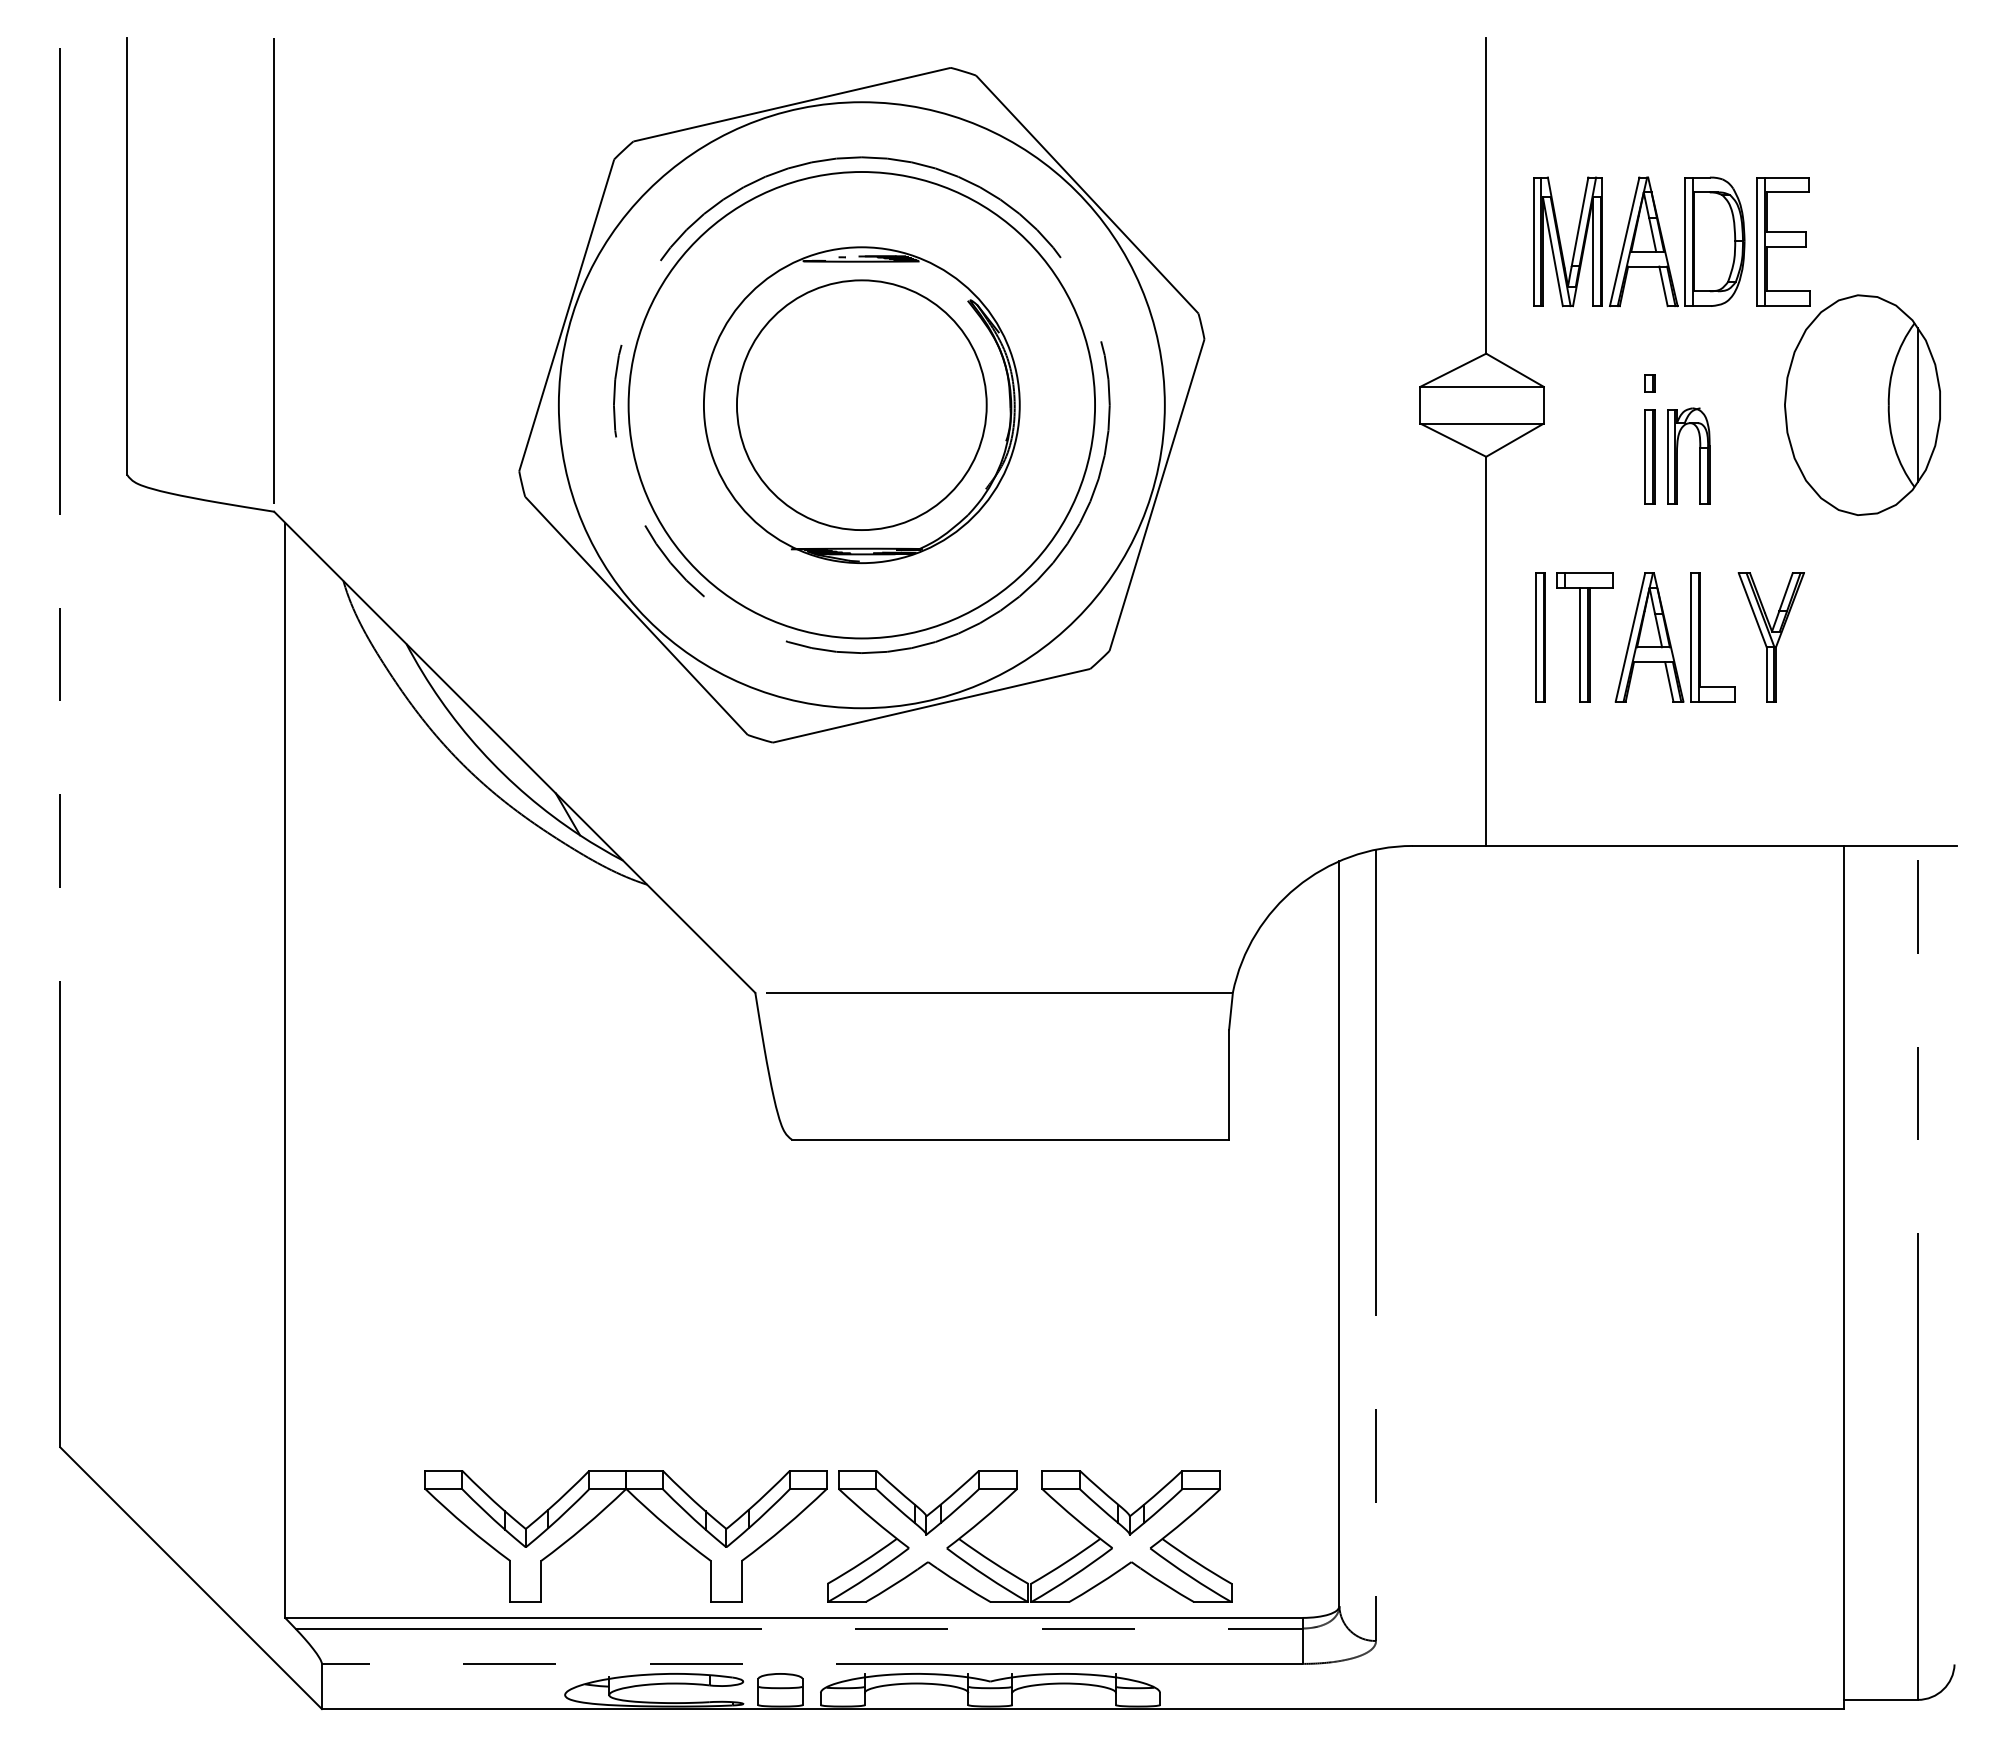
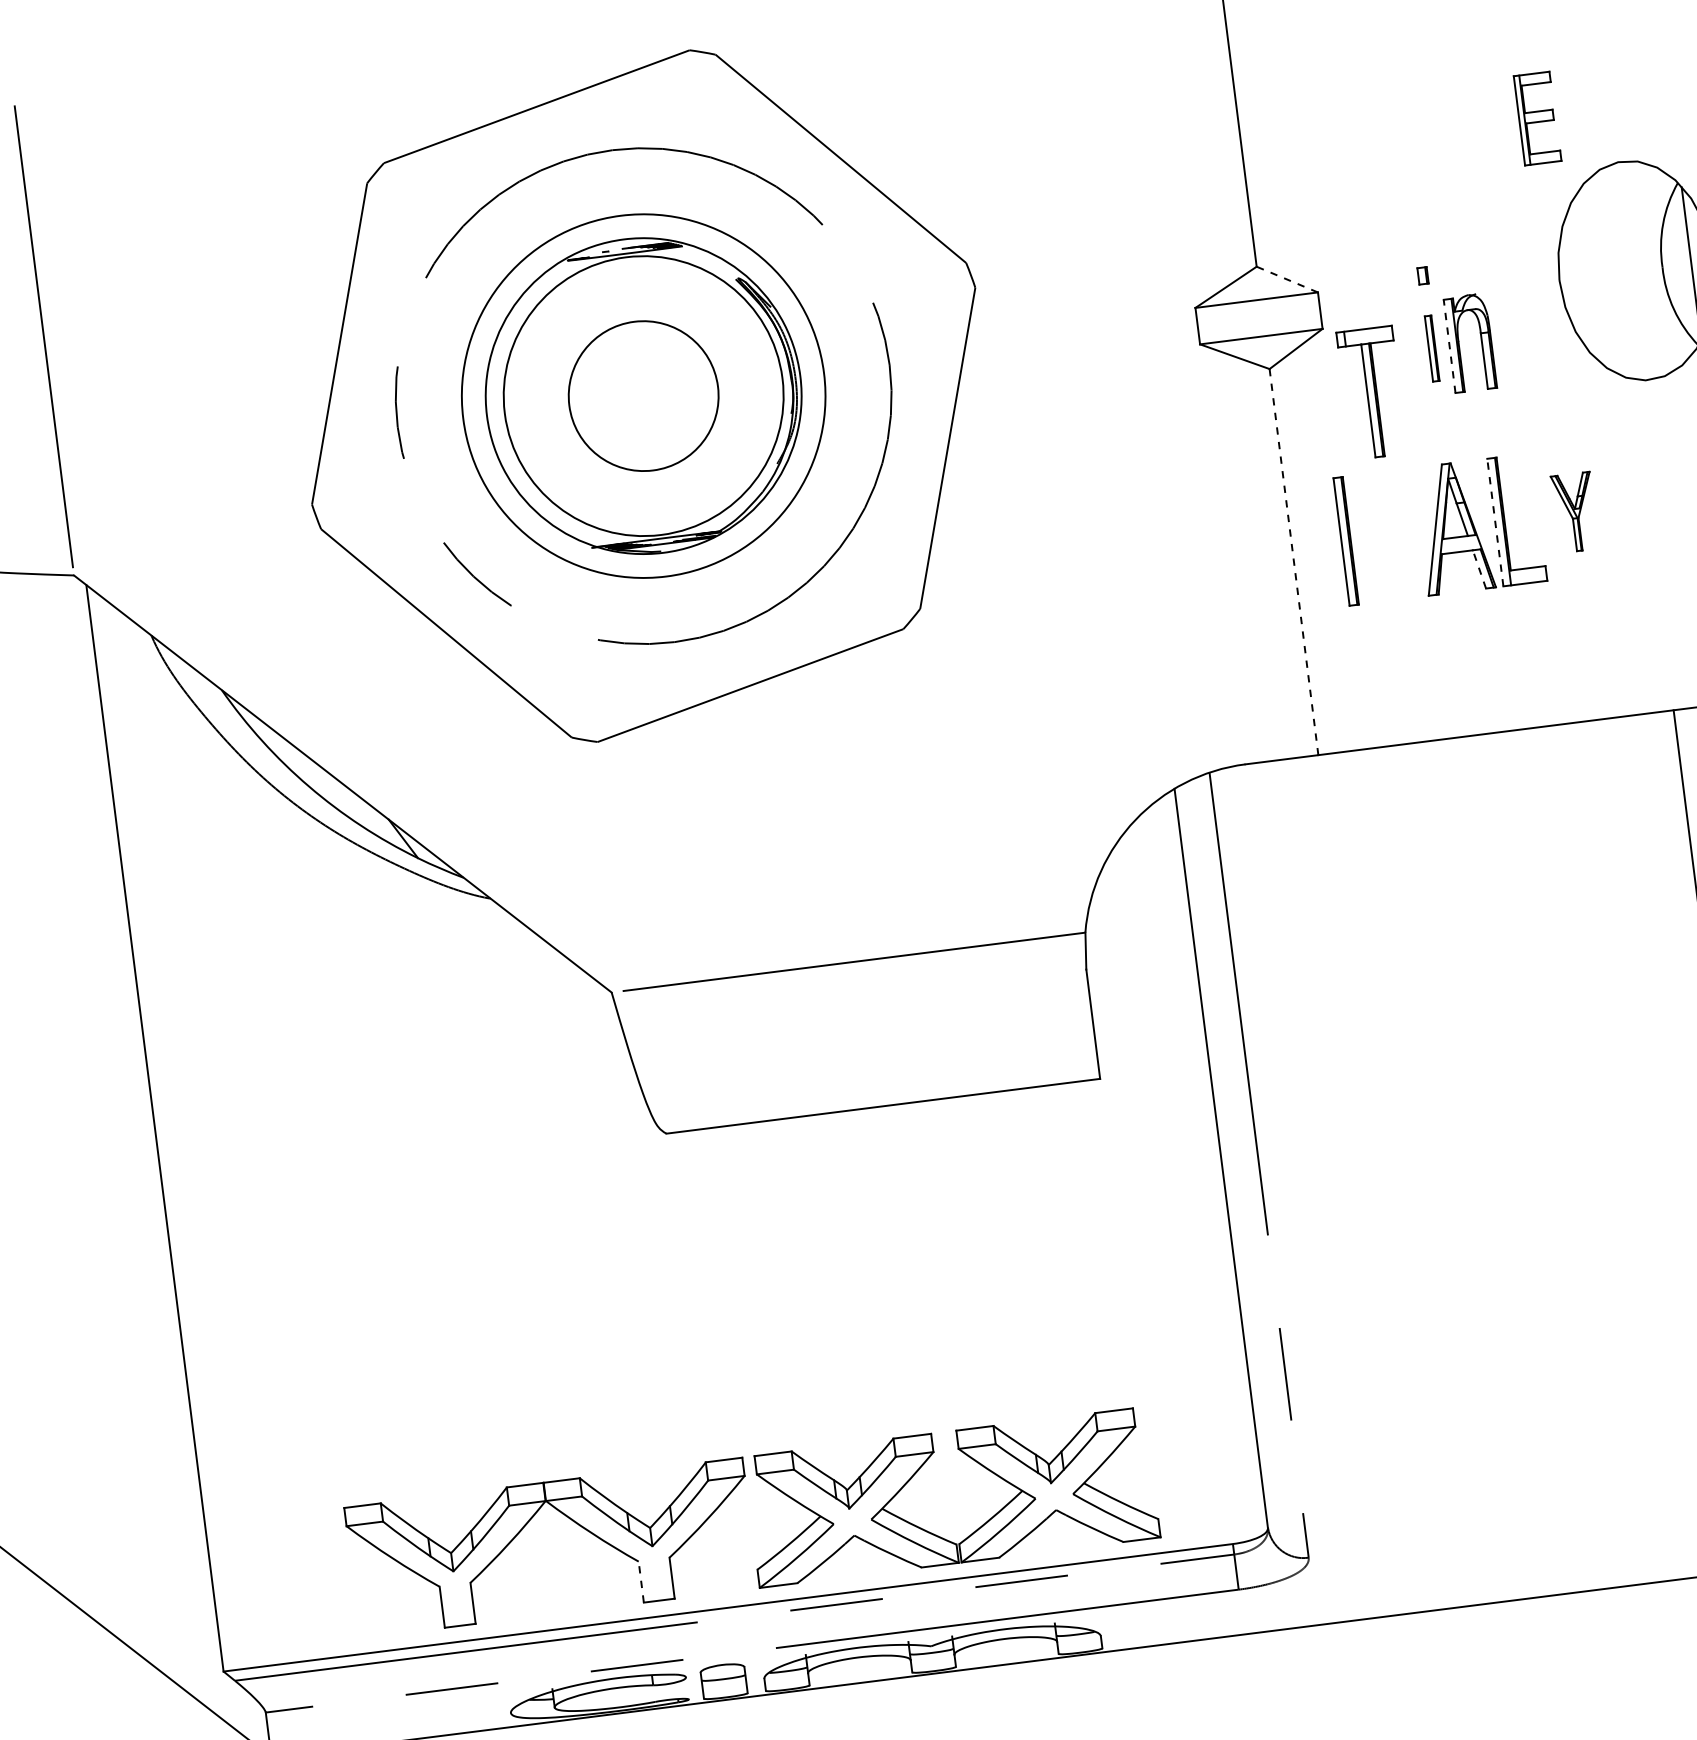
part: (1639, 241) -> (1394, 136), removed
part: (1783, 241) -> (1537, 118), size x0.7
line: (1514, 370) -> (1286, 279), solid -> dashed
circle: (861, 405) -> (643, 396), size x0.6
circle: (861, 405) -> (643, 396), size x0.6
circle: (861, 405) -> (643, 396), size x0.6
part: (1649, 456) -> (1431, 348), size x0.7
line: (1667, 456) -> (1449, 346), solid -> dashed
line: (1690, 636) -> (1494, 521), solid -> dashed
part: (1584, 637) -> (1371, 393), moved
part: (1770, 637) -> (1574, 512), size x0.6
line: (1486, 651) -> (1294, 562), solid -> dashed
line: (1669, 681) -> (1479, 569), solid -> dashed
line: (710, 1581) -> (640, 1582), solid -> dashed

